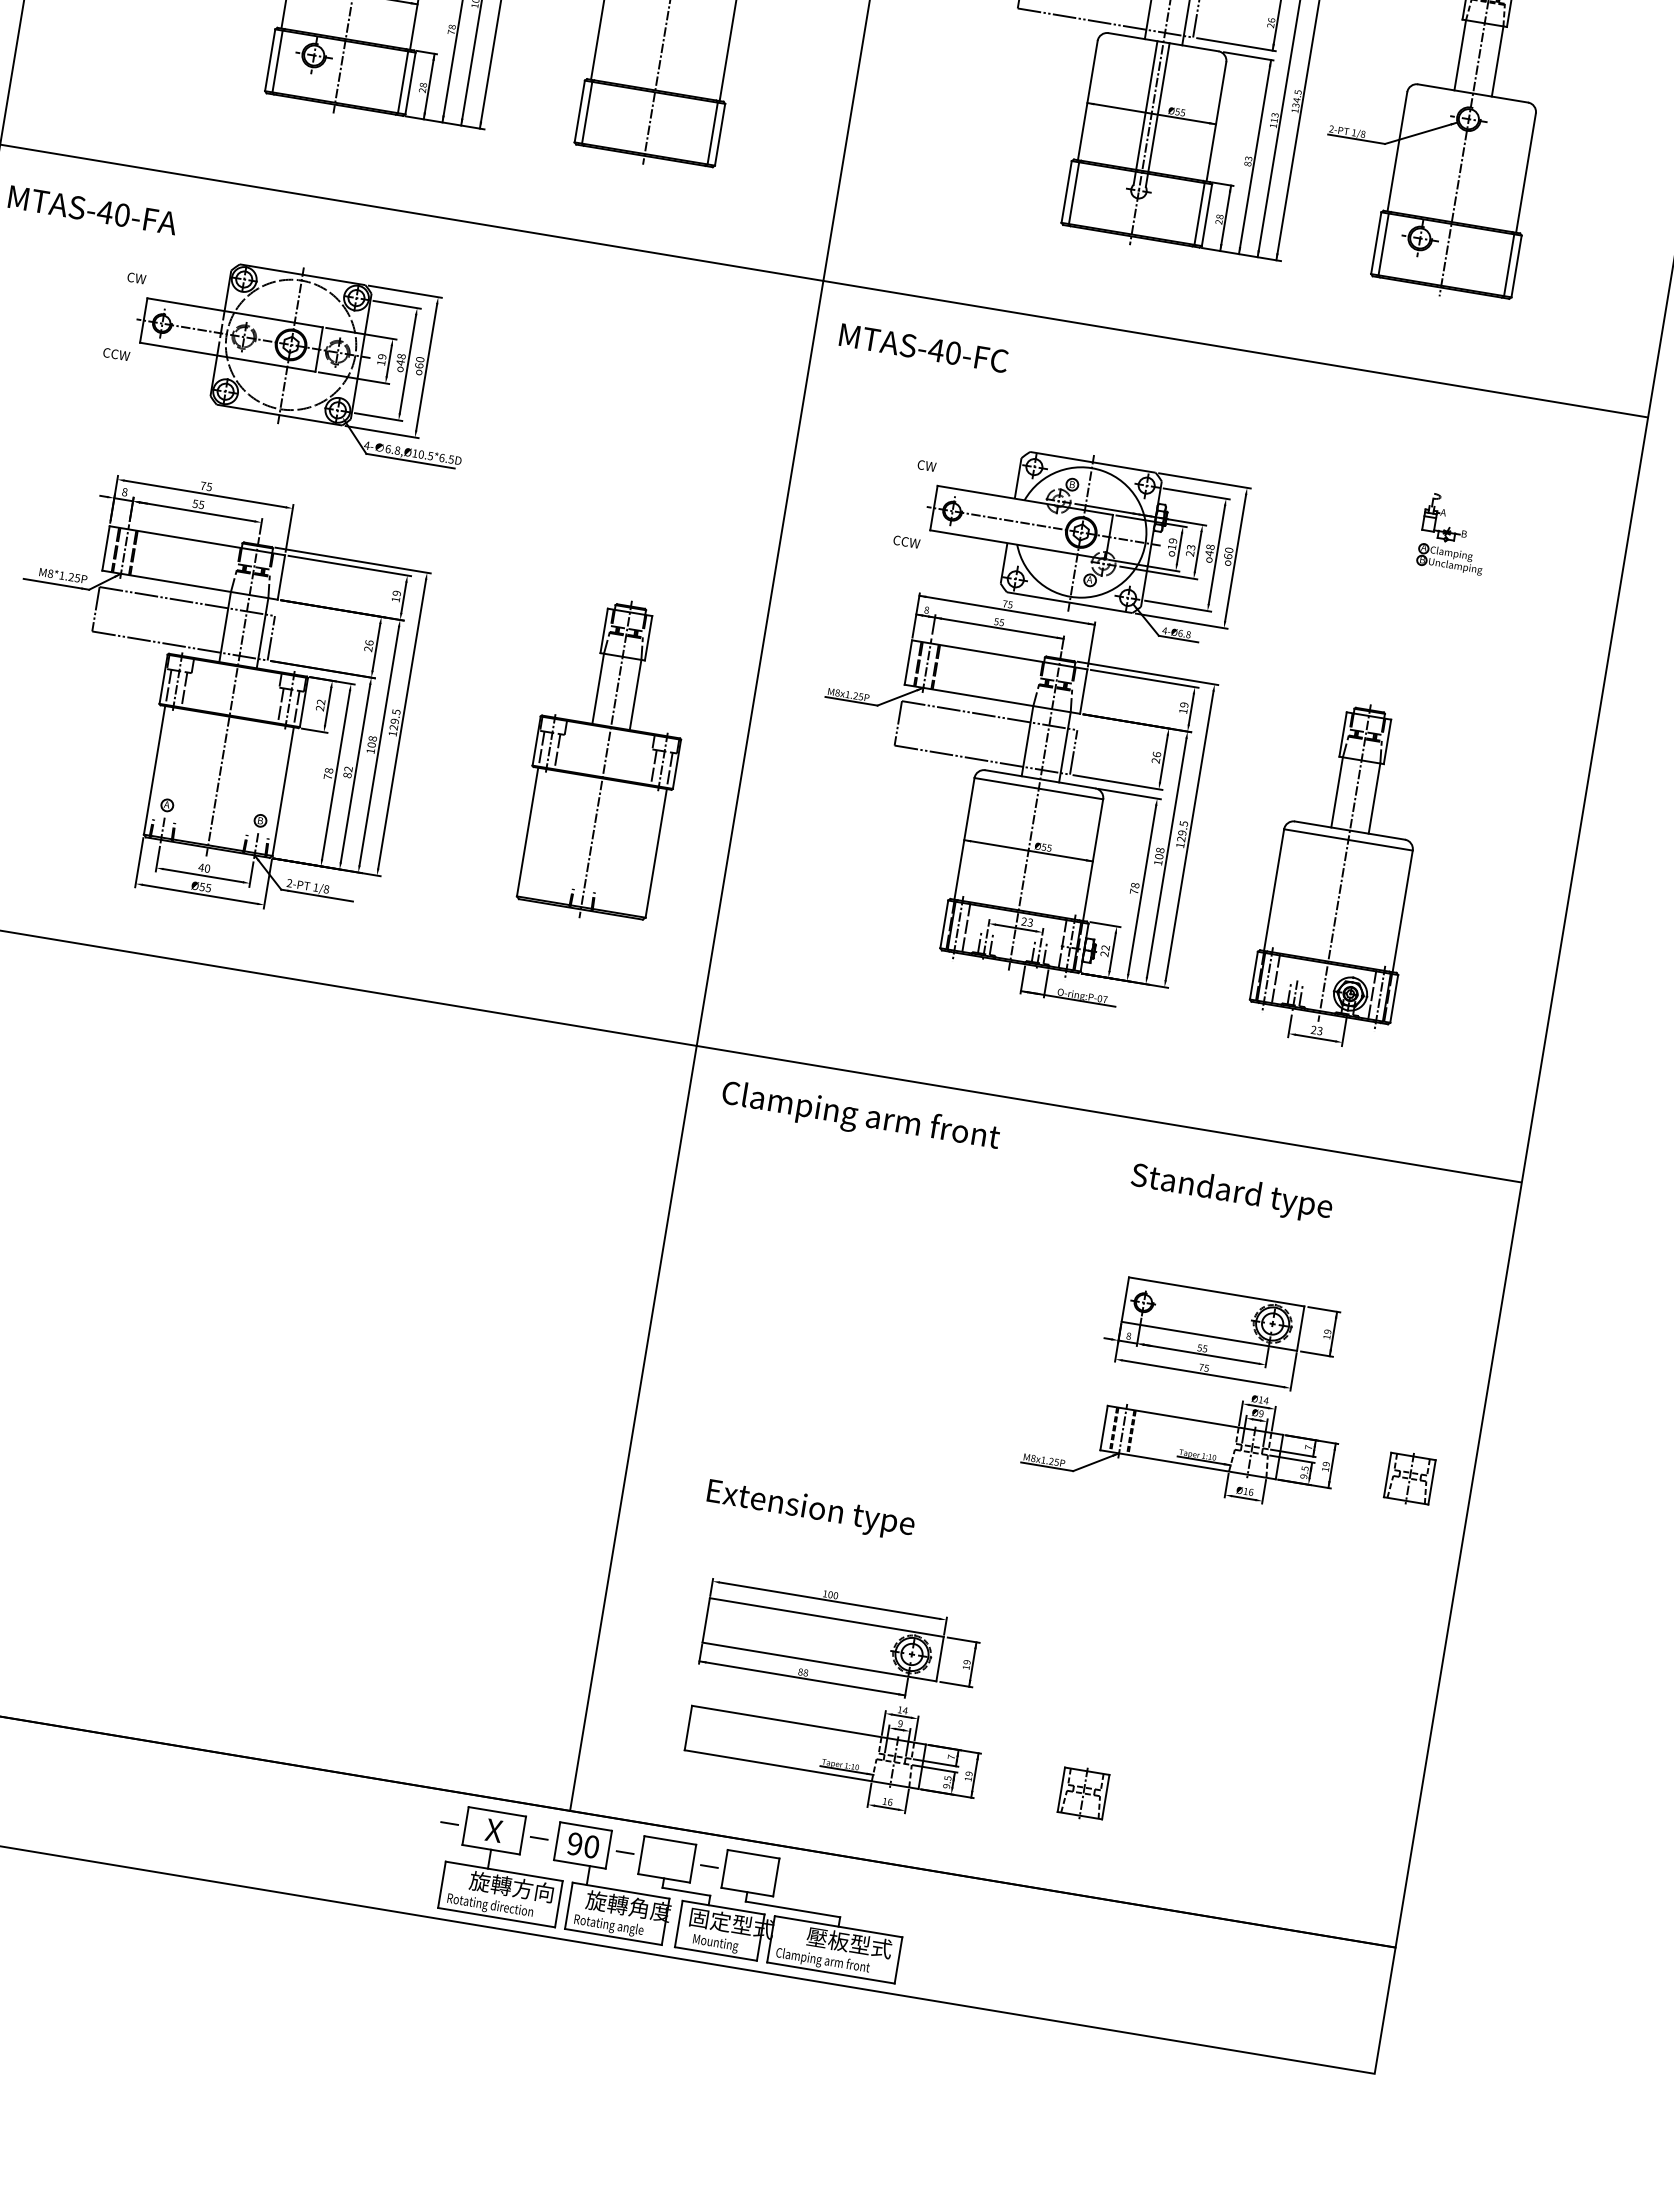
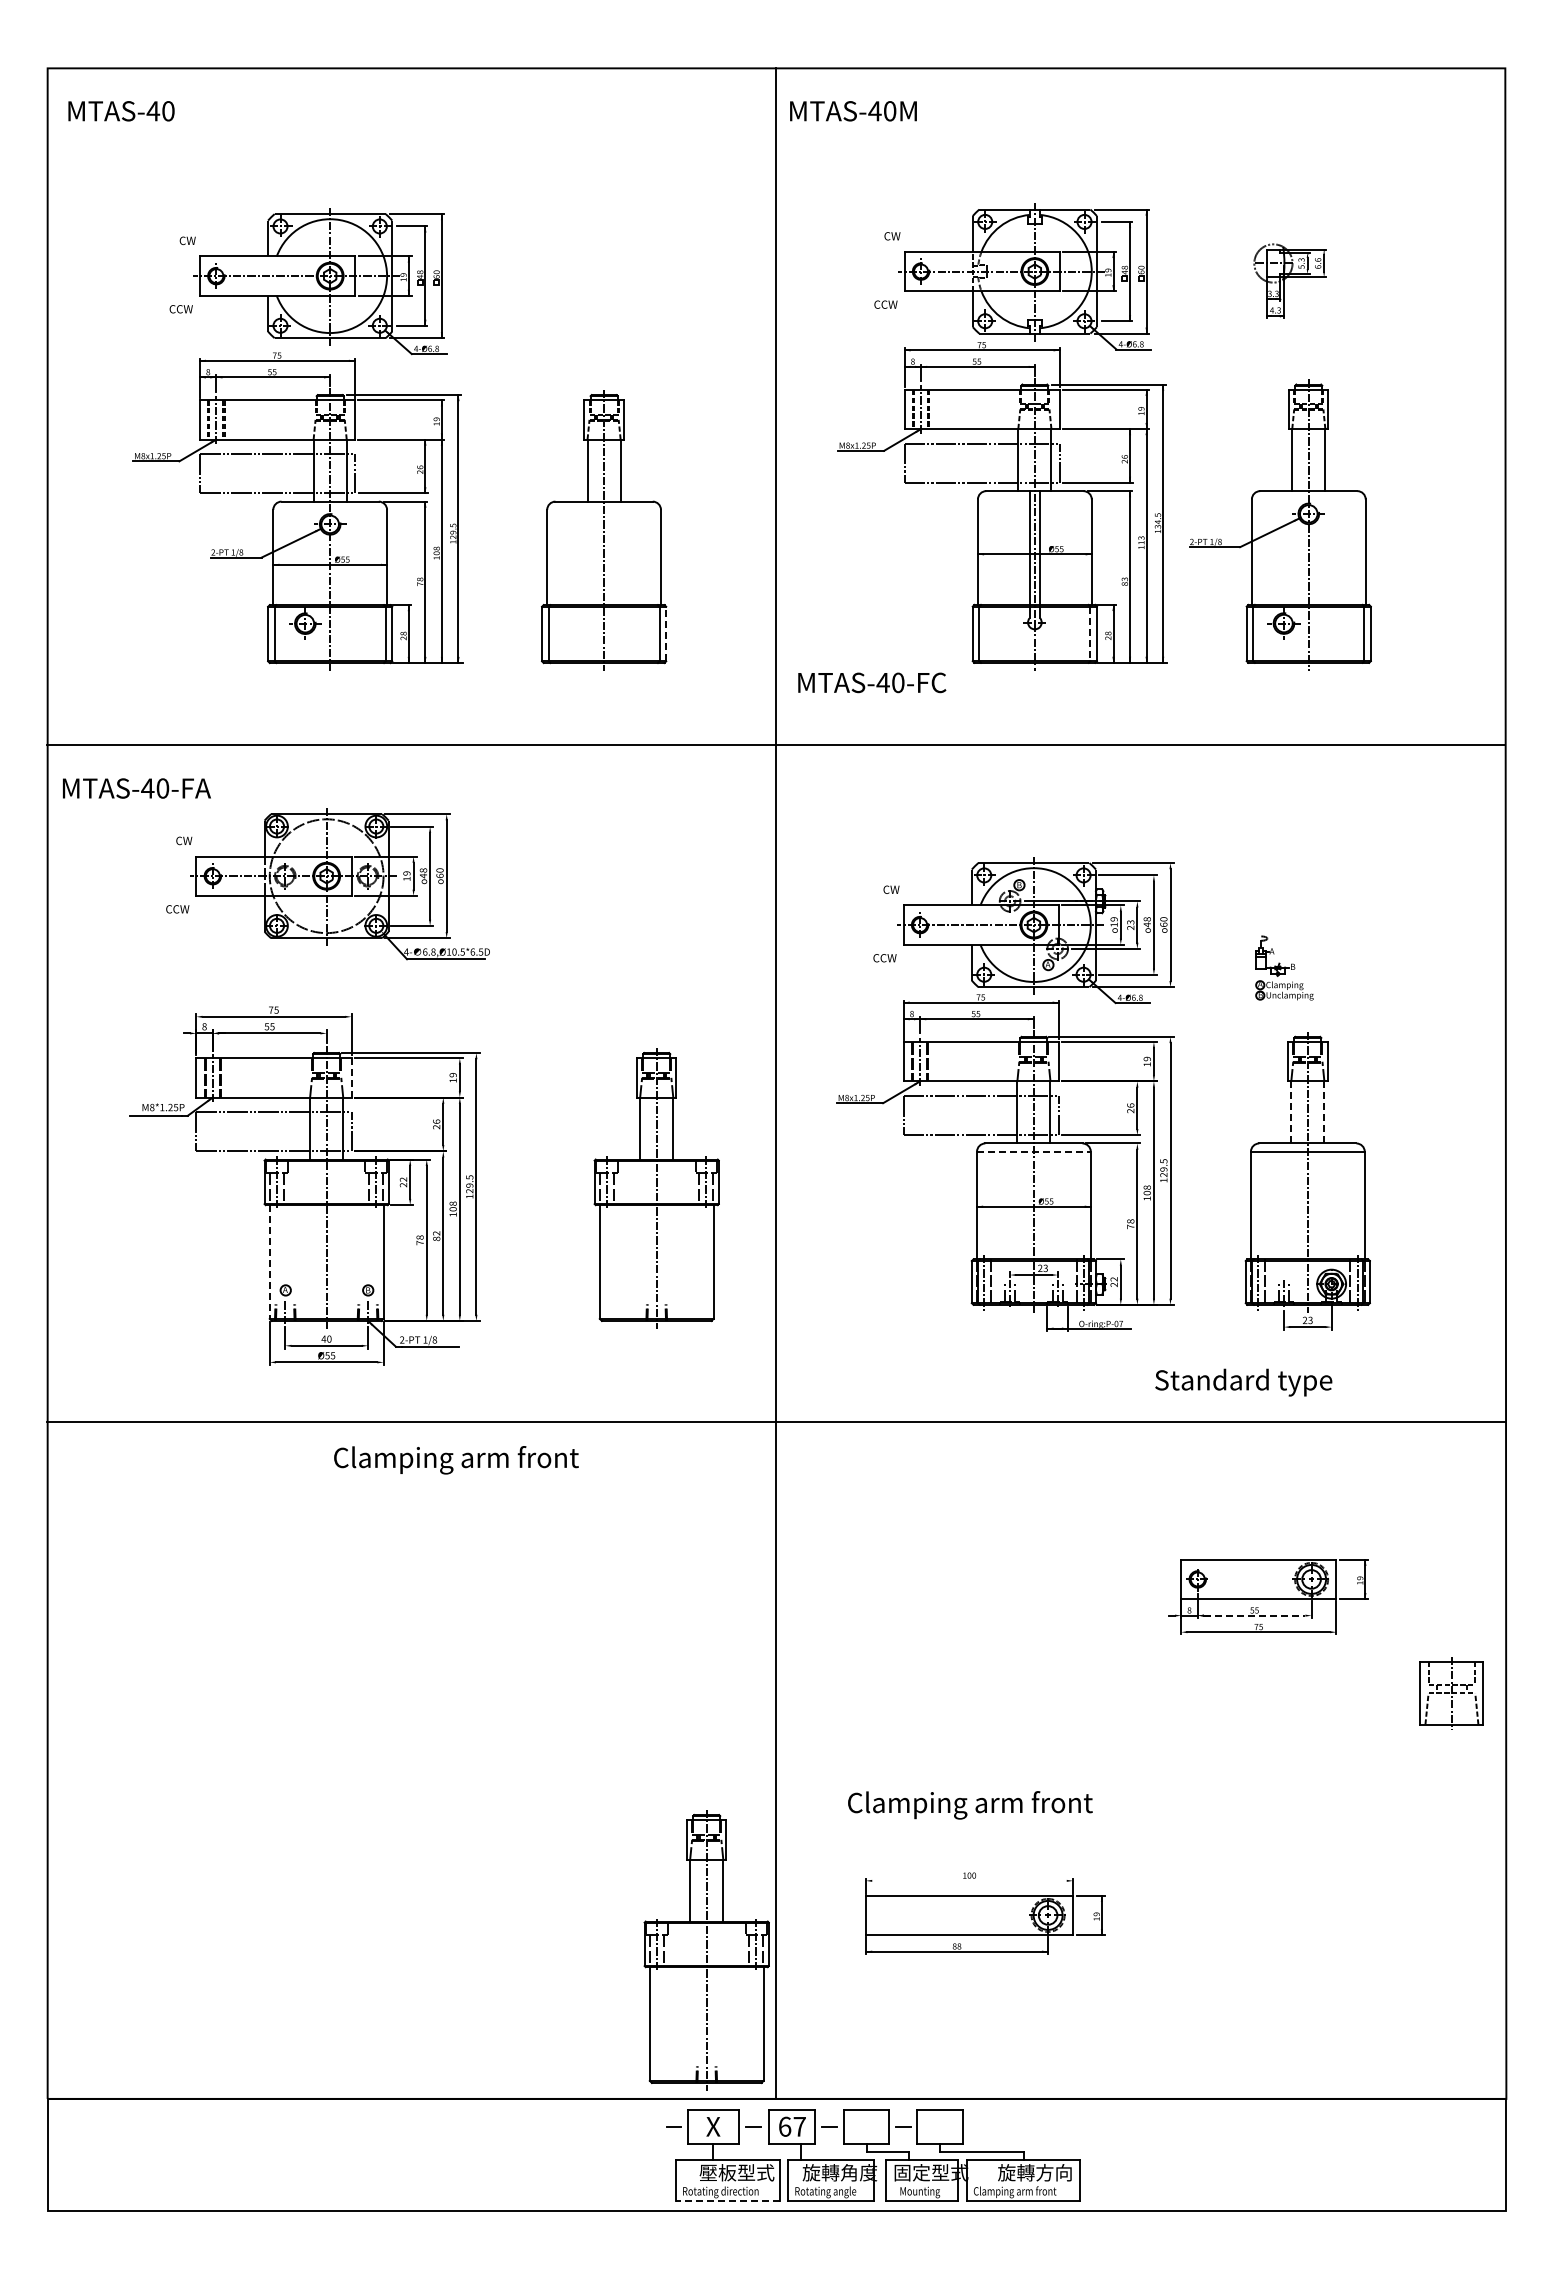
line: (720, 134) -> (666, 633), solid -> dashed
line: (1199, 214) -> (1090, 634), solid -> dashed
text: (924, 347) -> (872, 682), moved
part: (1454, 533) -> (1284, 967), moved
line: (281, 577) -> (351, 1077), solid -> dashed
line: (154, 770) -> (269, 1262), solid -> dashed
line: (1038, 788) -> (1033, 1151), solid -> dashed
line: (1337, 792) -> (1291, 1112), solid -> dashed
line: (1374, 798) -> (1324, 1112), solid -> dashed
text: (860, 1117) -> (456, 1460), moved
text: (1231, 1193) -> (1243, 1382), moved
line: (1201, 1354) -> (1254, 1615), solid -> dashed
part: (1181, 1436) -> (1249, 1689), removed
part: (1409, 1477) -> (1451, 1692), size x1.6
text: (844, 1515) -> (970, 1805), Extension type -> Clamping arm front
line: (829, 1600) -> (969, 1880), removed
part: (519, 1630) -> (706, 1950), added
part: (833, 1748) -> (993, 2007), removed
part: (1083, 1793) -> (1215, 2010), removed
text: (582, 1844) -> (791, 2126), 90 -> 67
text: (511, 1886) -> (736, 2172), 旋轉方向 -> 壓板型式
line: (496, 1917) -> (727, 2201), solid -> dashed
text: (849, 1942) -> (1035, 2172), 壓板型式 -> 旋轉方向

